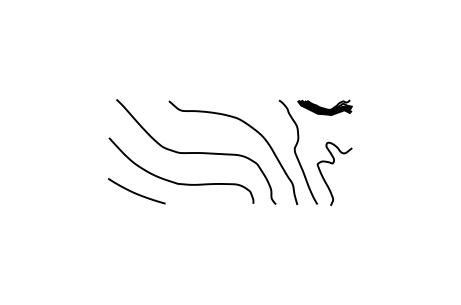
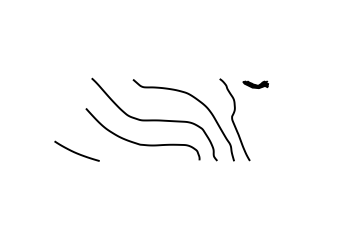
part: (324, 107) -> (255, 84), size x0.6
curve: (333, 164) -> (262, 129), removed
curve: (136, 192) -> (76, 152), moved

